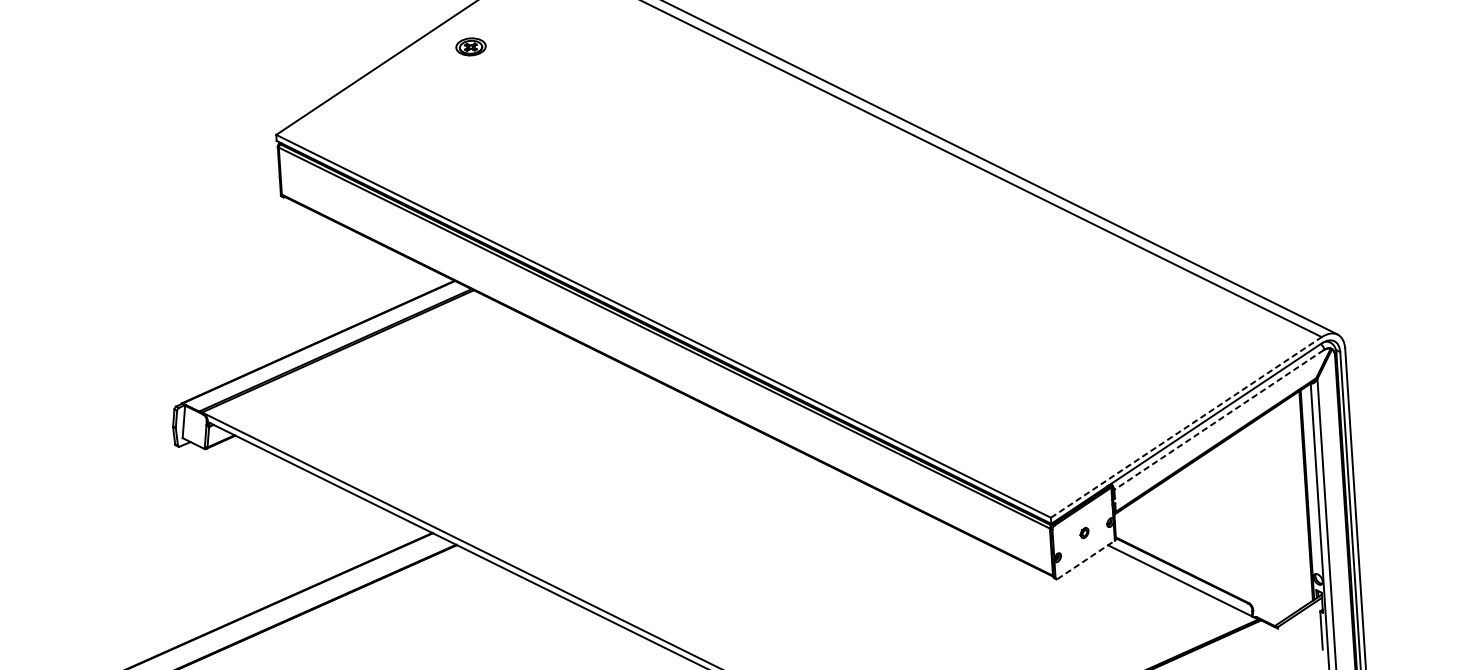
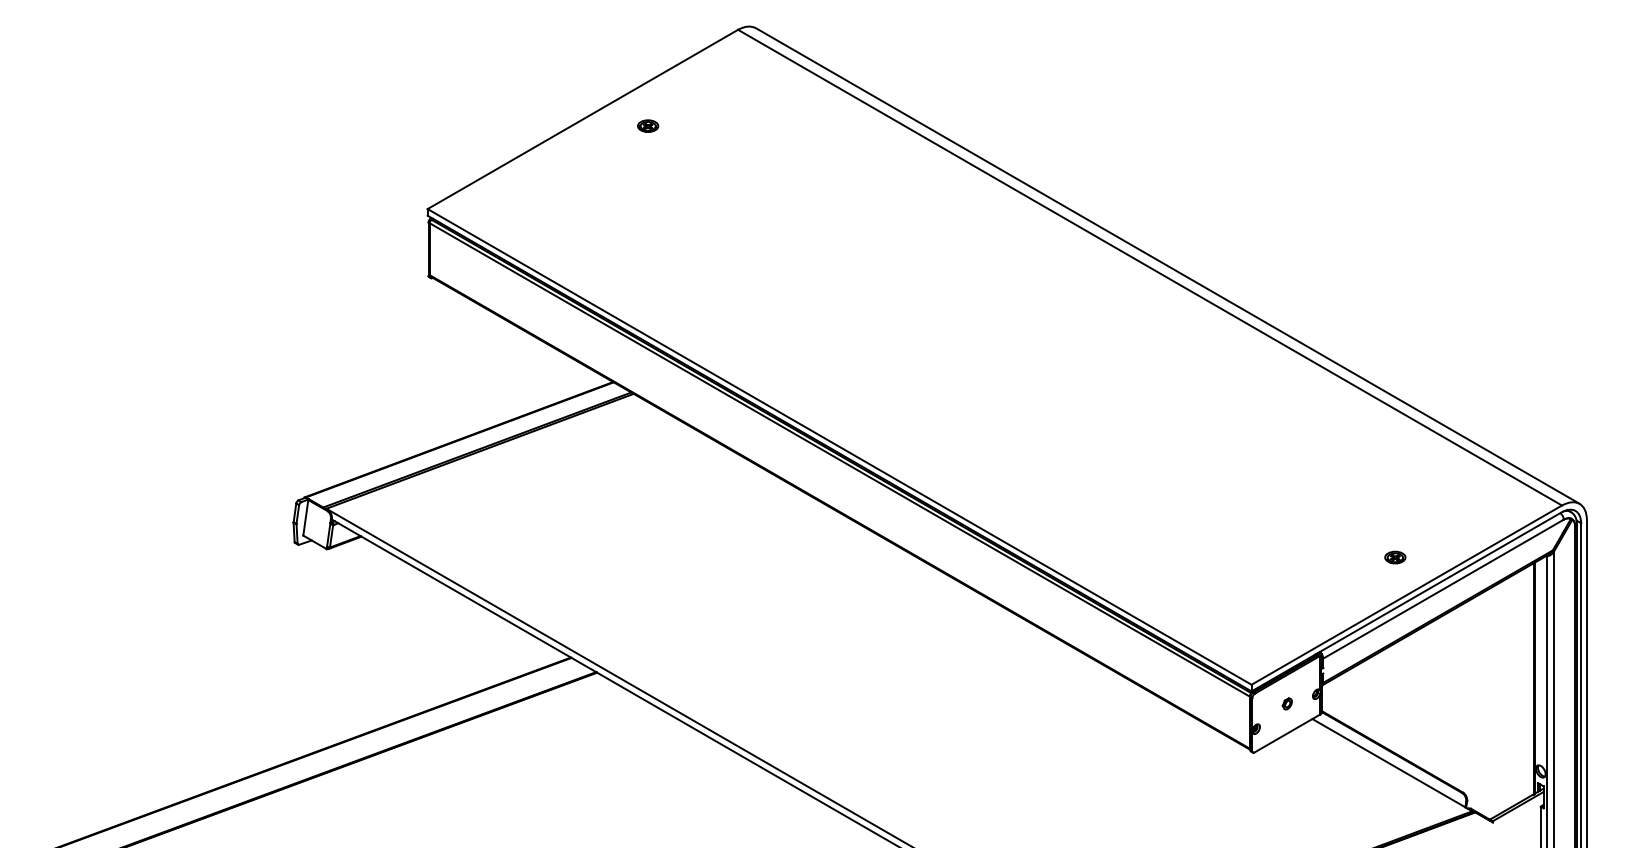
part: (471, 46) -> (648, 125), size x0.62
part: (1173, 393) -> (1395, 557), added
line: (1219, 420) -> (1443, 589), dashed -> solid
line: (1186, 426) -> (1407, 594), dashed -> solid
line: (1086, 559) -> (1287, 733), dashed -> solid

